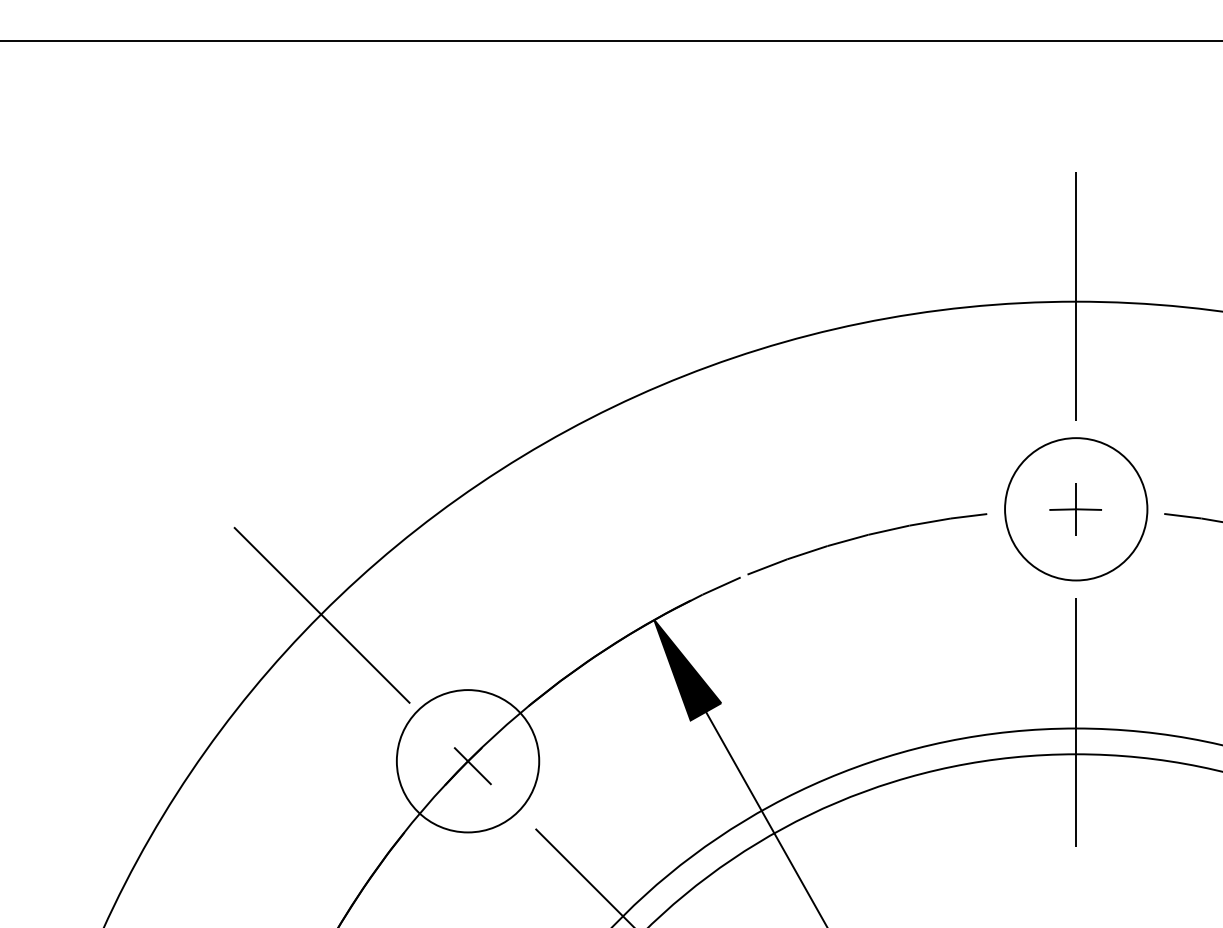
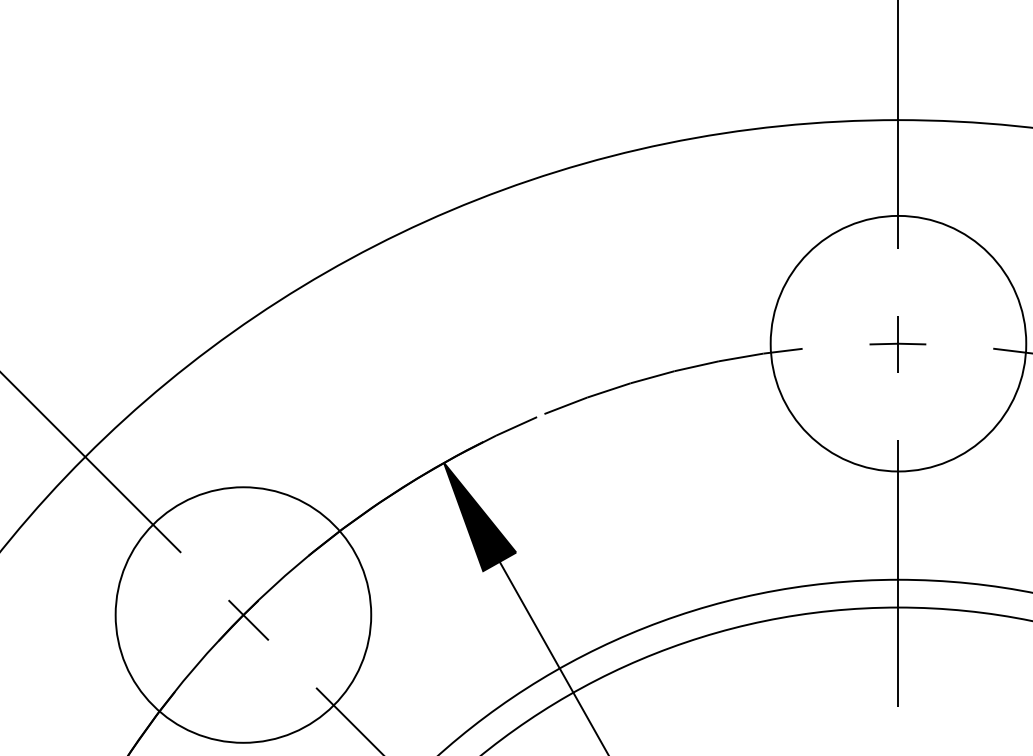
circle: (1075, 508) -> (897, 342), size x1.67
circle: (467, 760) -> (242, 614), size x1.67

